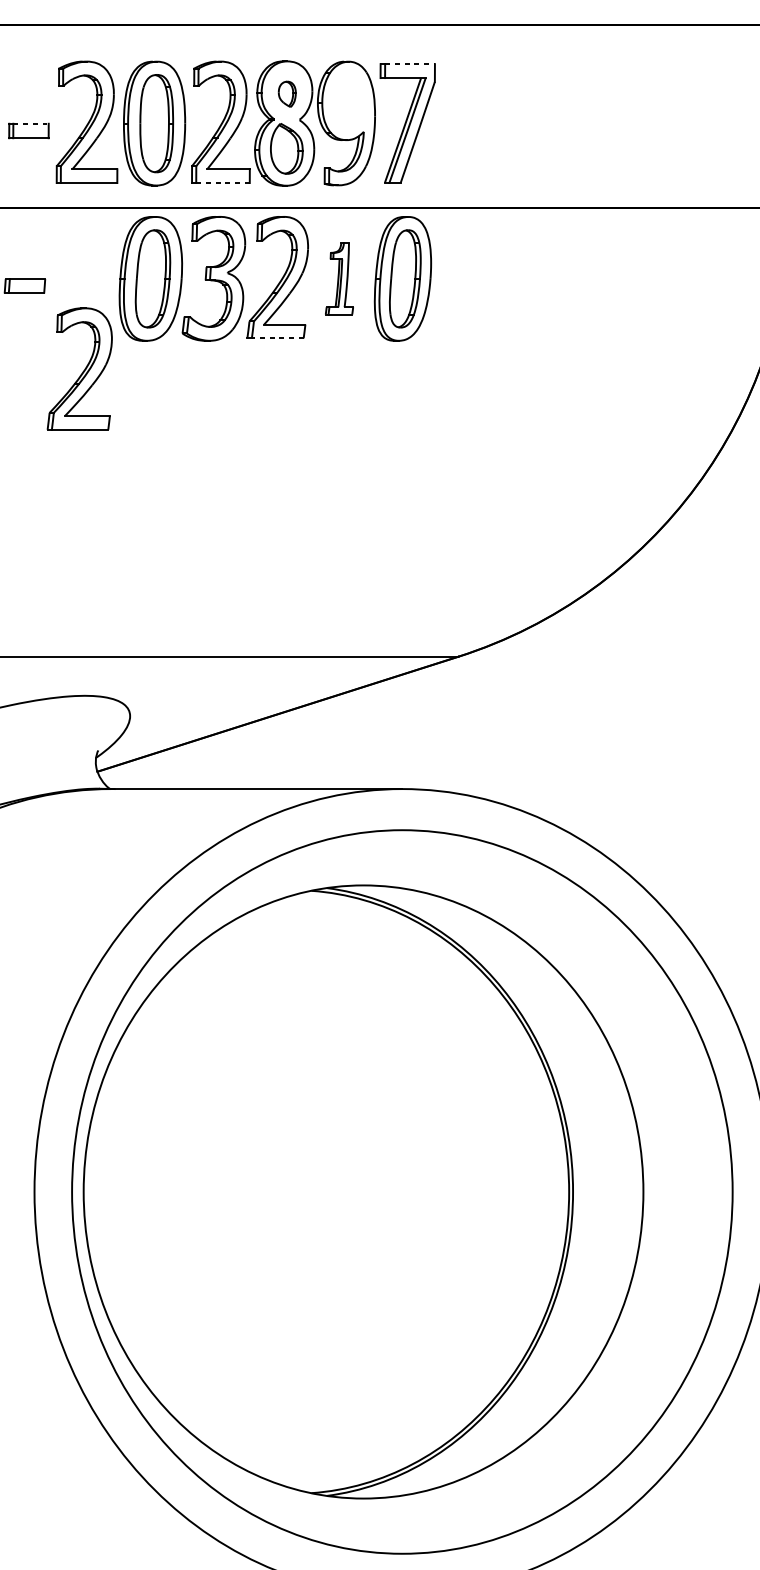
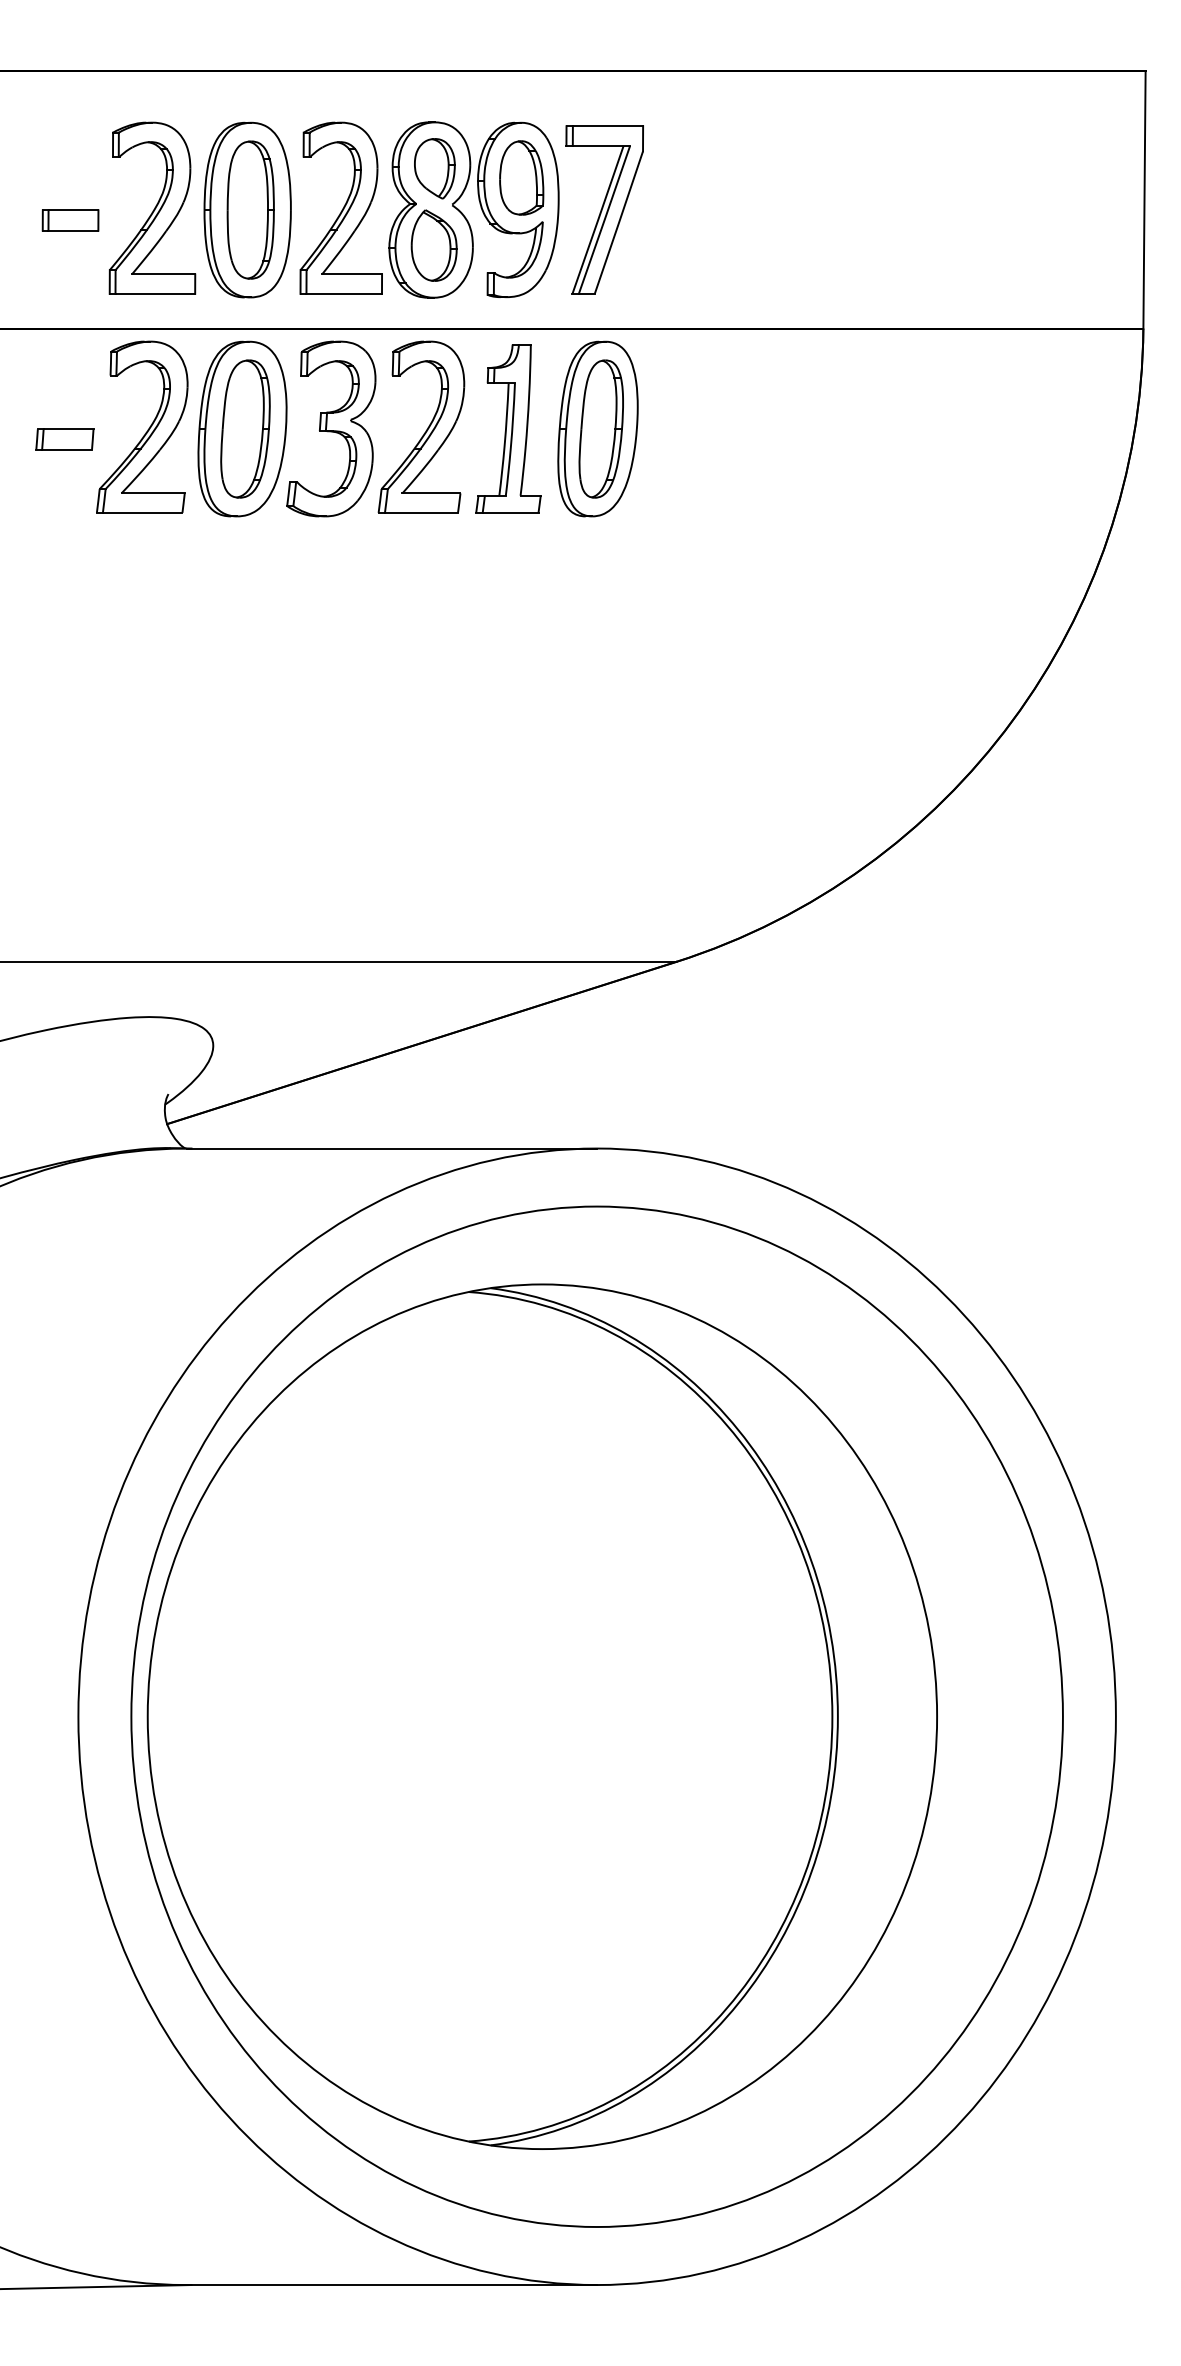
line: (410, 64) -> (608, 126), dashed -> solid
part: (287, 94) -> (434, 168), size x1.67
part: (348, 100) -> (521, 177), added
line: (31, 123) -> (73, 210), dashed -> solid
line: (223, 182) -> (344, 293), dashed -> solid
part: (339, 278) -> (508, 428), size x1.67
line: (277, 338) -> (421, 512), dashed -> solid
part: (79, 368) -> (142, 426), moved

